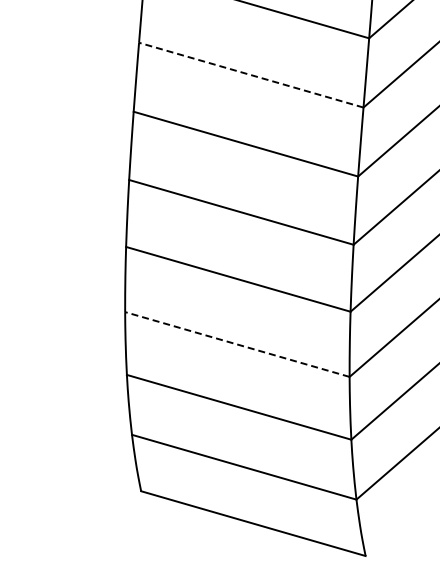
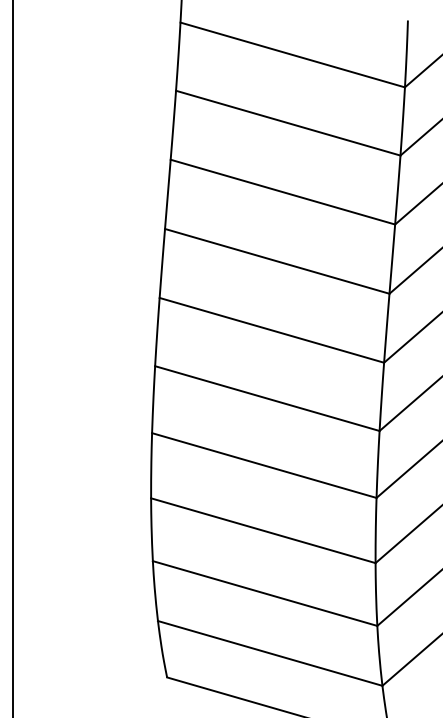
line: (251, 75) -> (277, 261), dashed -> solid
line: (237, 344) -> (263, 530), dashed -> solid

